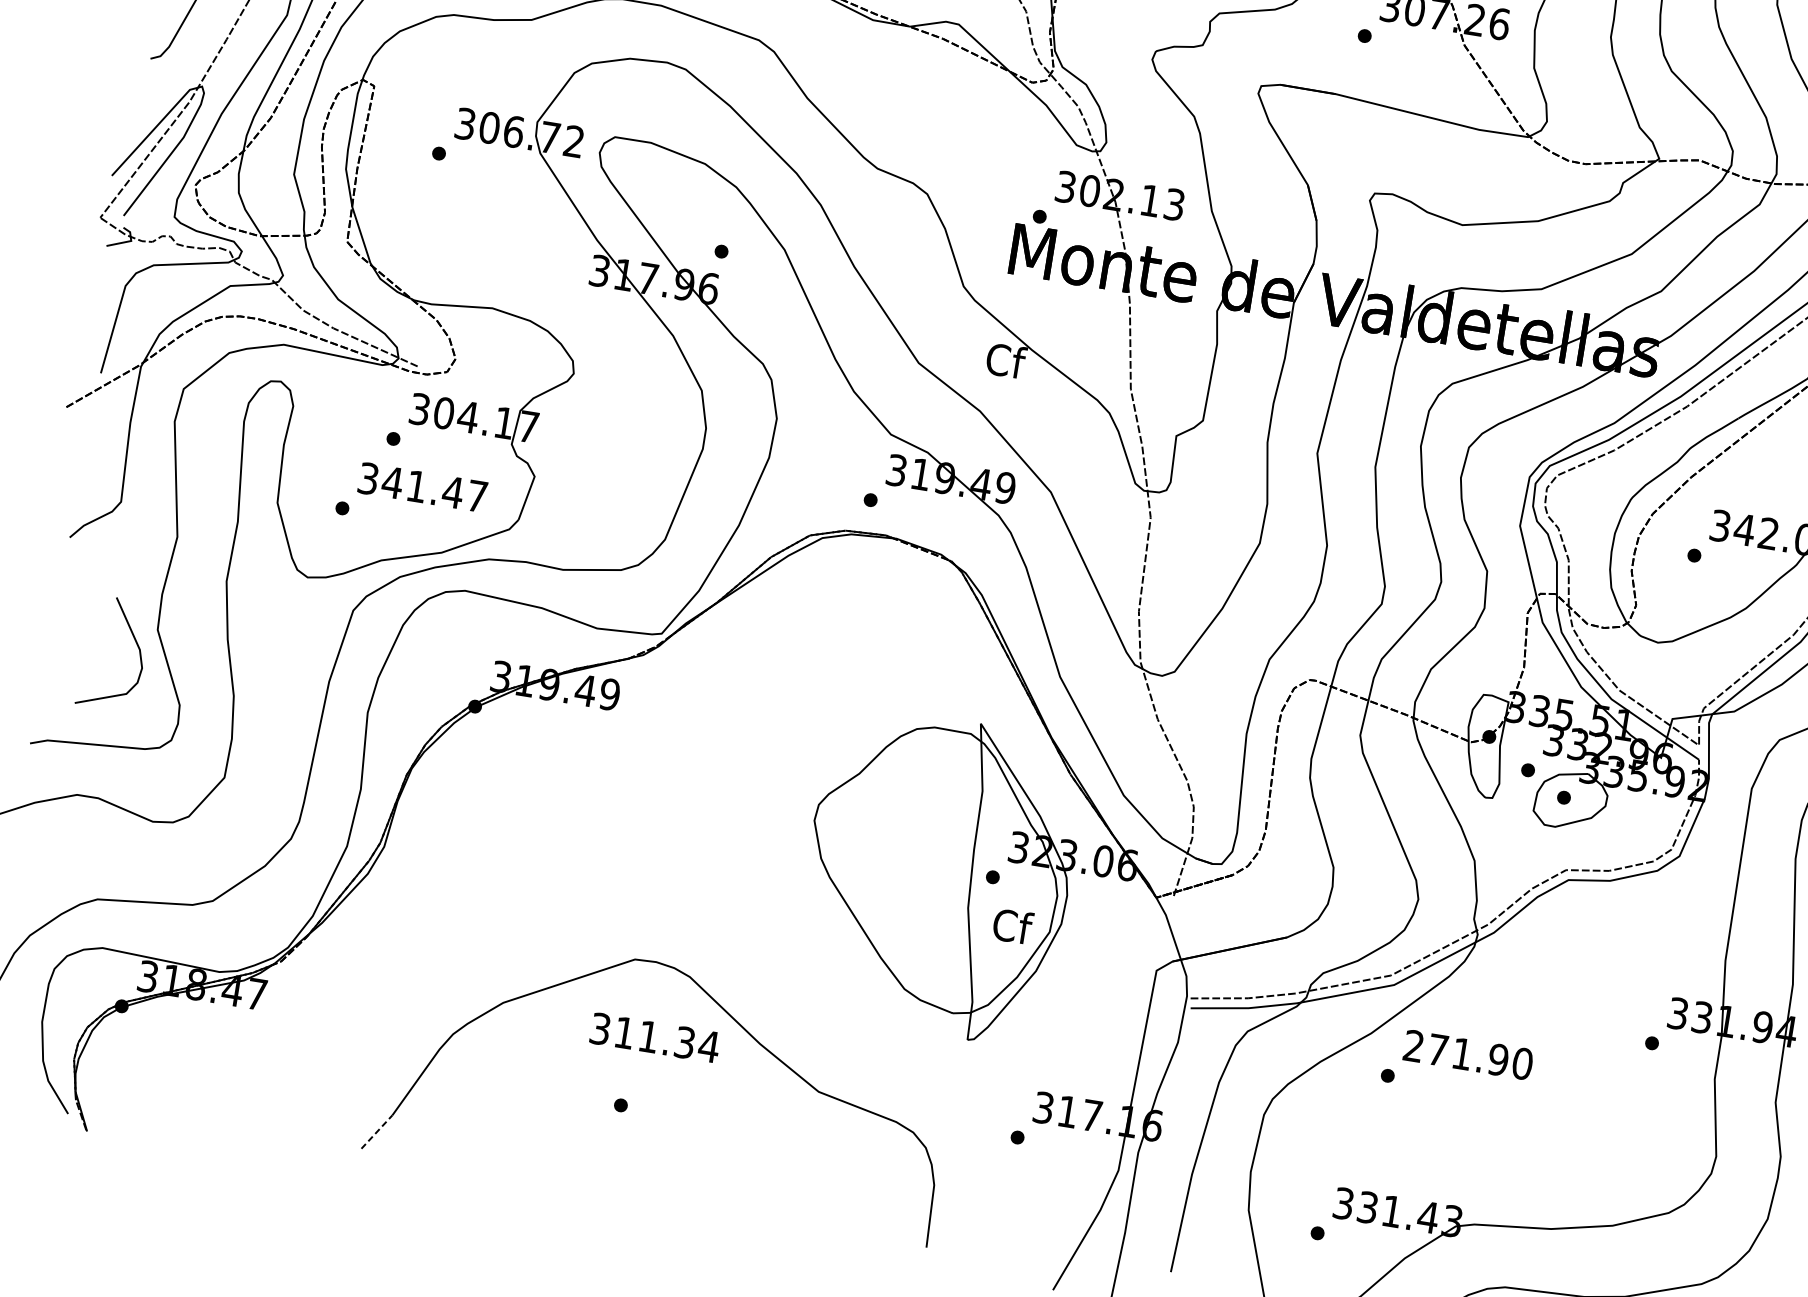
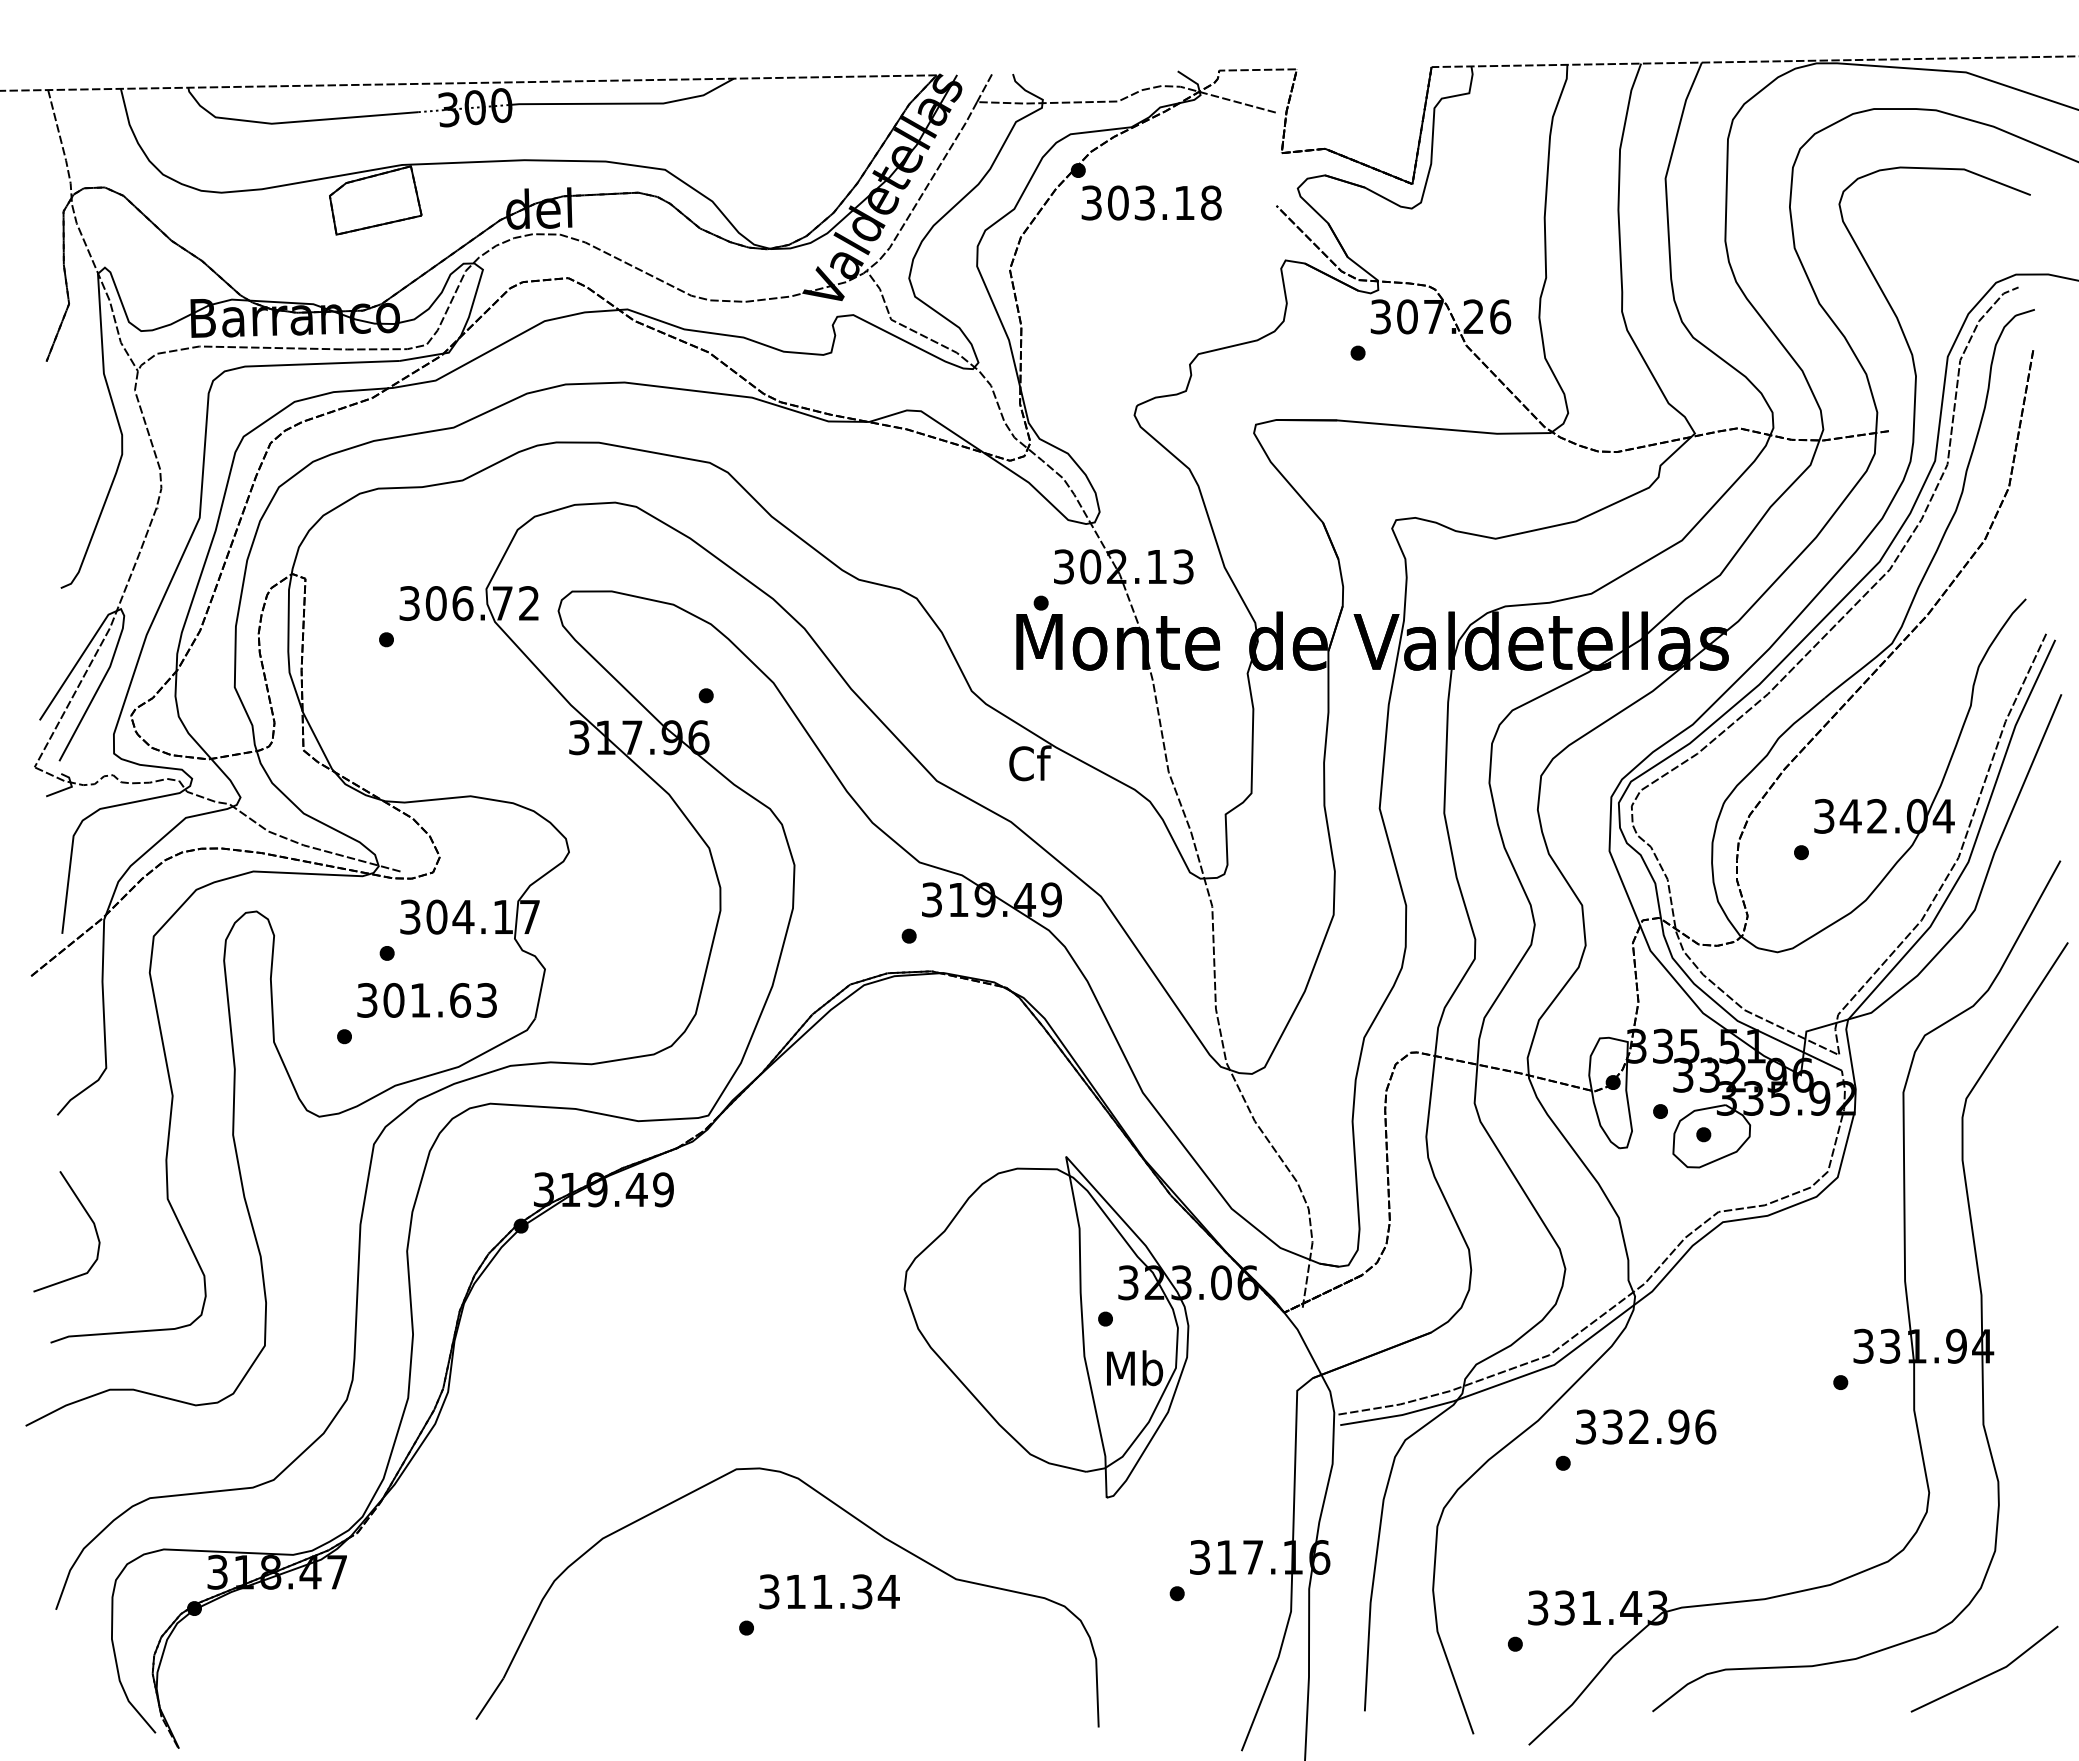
text: (434, 489) -> (439, 1000), 341.47 -> 301.63
curve: (135, 641) -> (87, 1215), moved
text: (1012, 926) -> (1135, 1368), Cf -> Mb
text: (655, 1037) -> (829, 1591), moved
text: (1468, 1054) -> (1646, 1426), 271.90 -> 332.96
line: (376, 1132) -> (489, 1699), dashed -> solid

